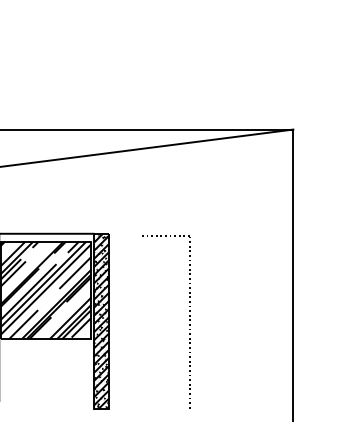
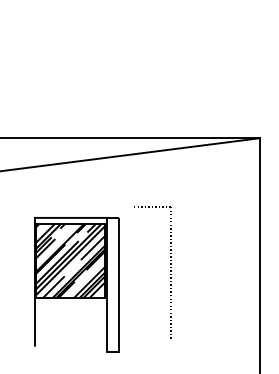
hatch: (100, 320) -> (112, 284), removed
part: (189, 320) -> (170, 271), moved

